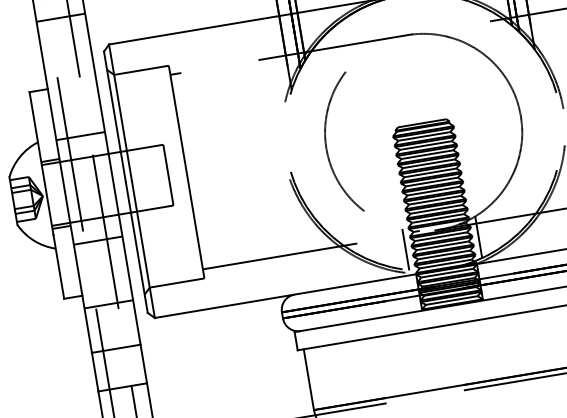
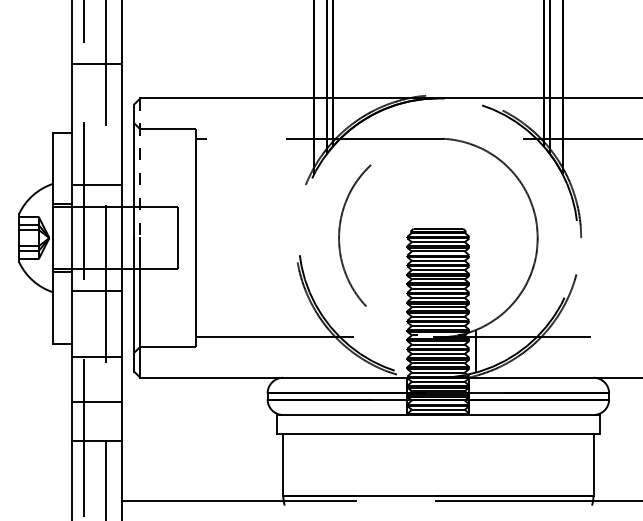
line: (120, 113) -> (140, 168), solid -> dashed
line: (406, 249) -> (401, 351), removed

